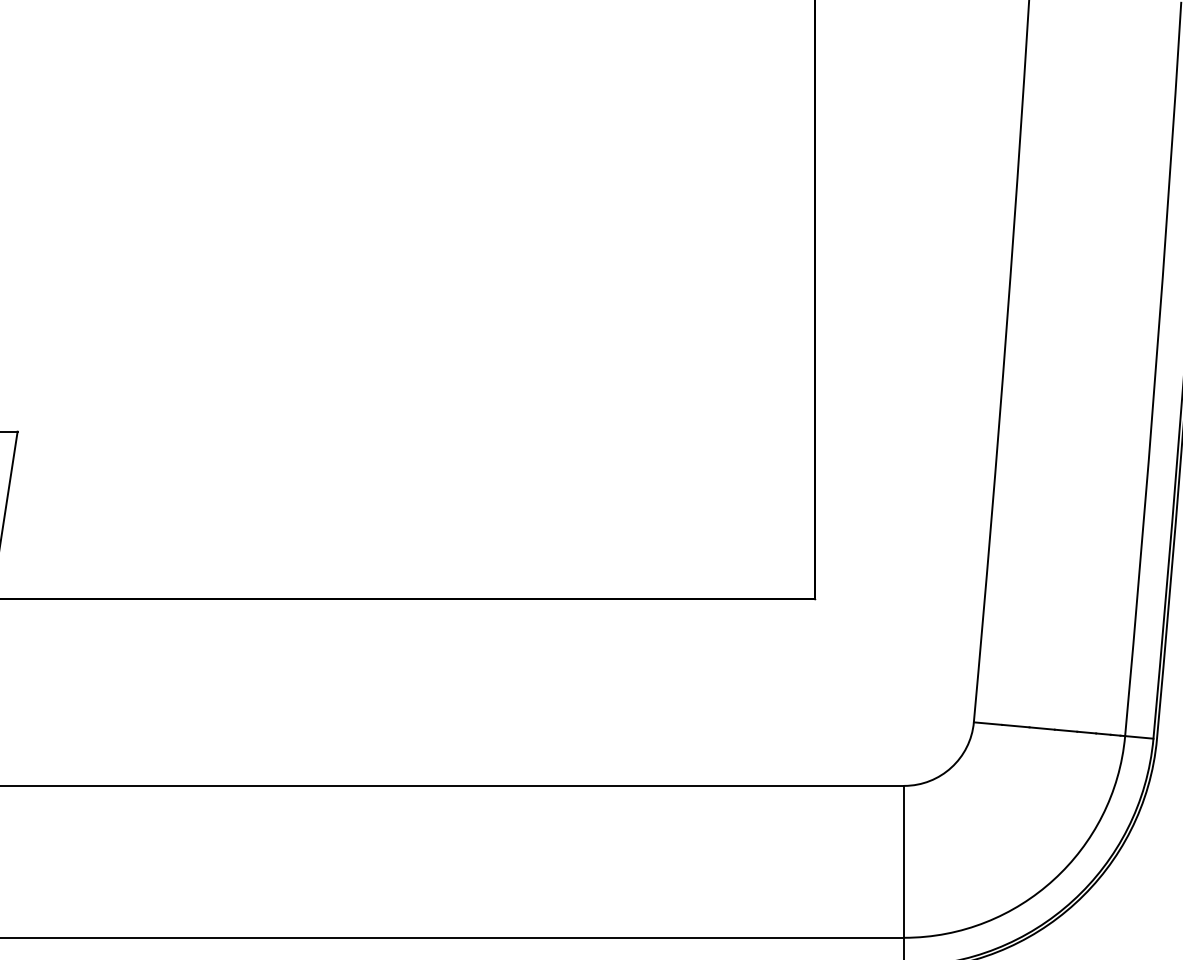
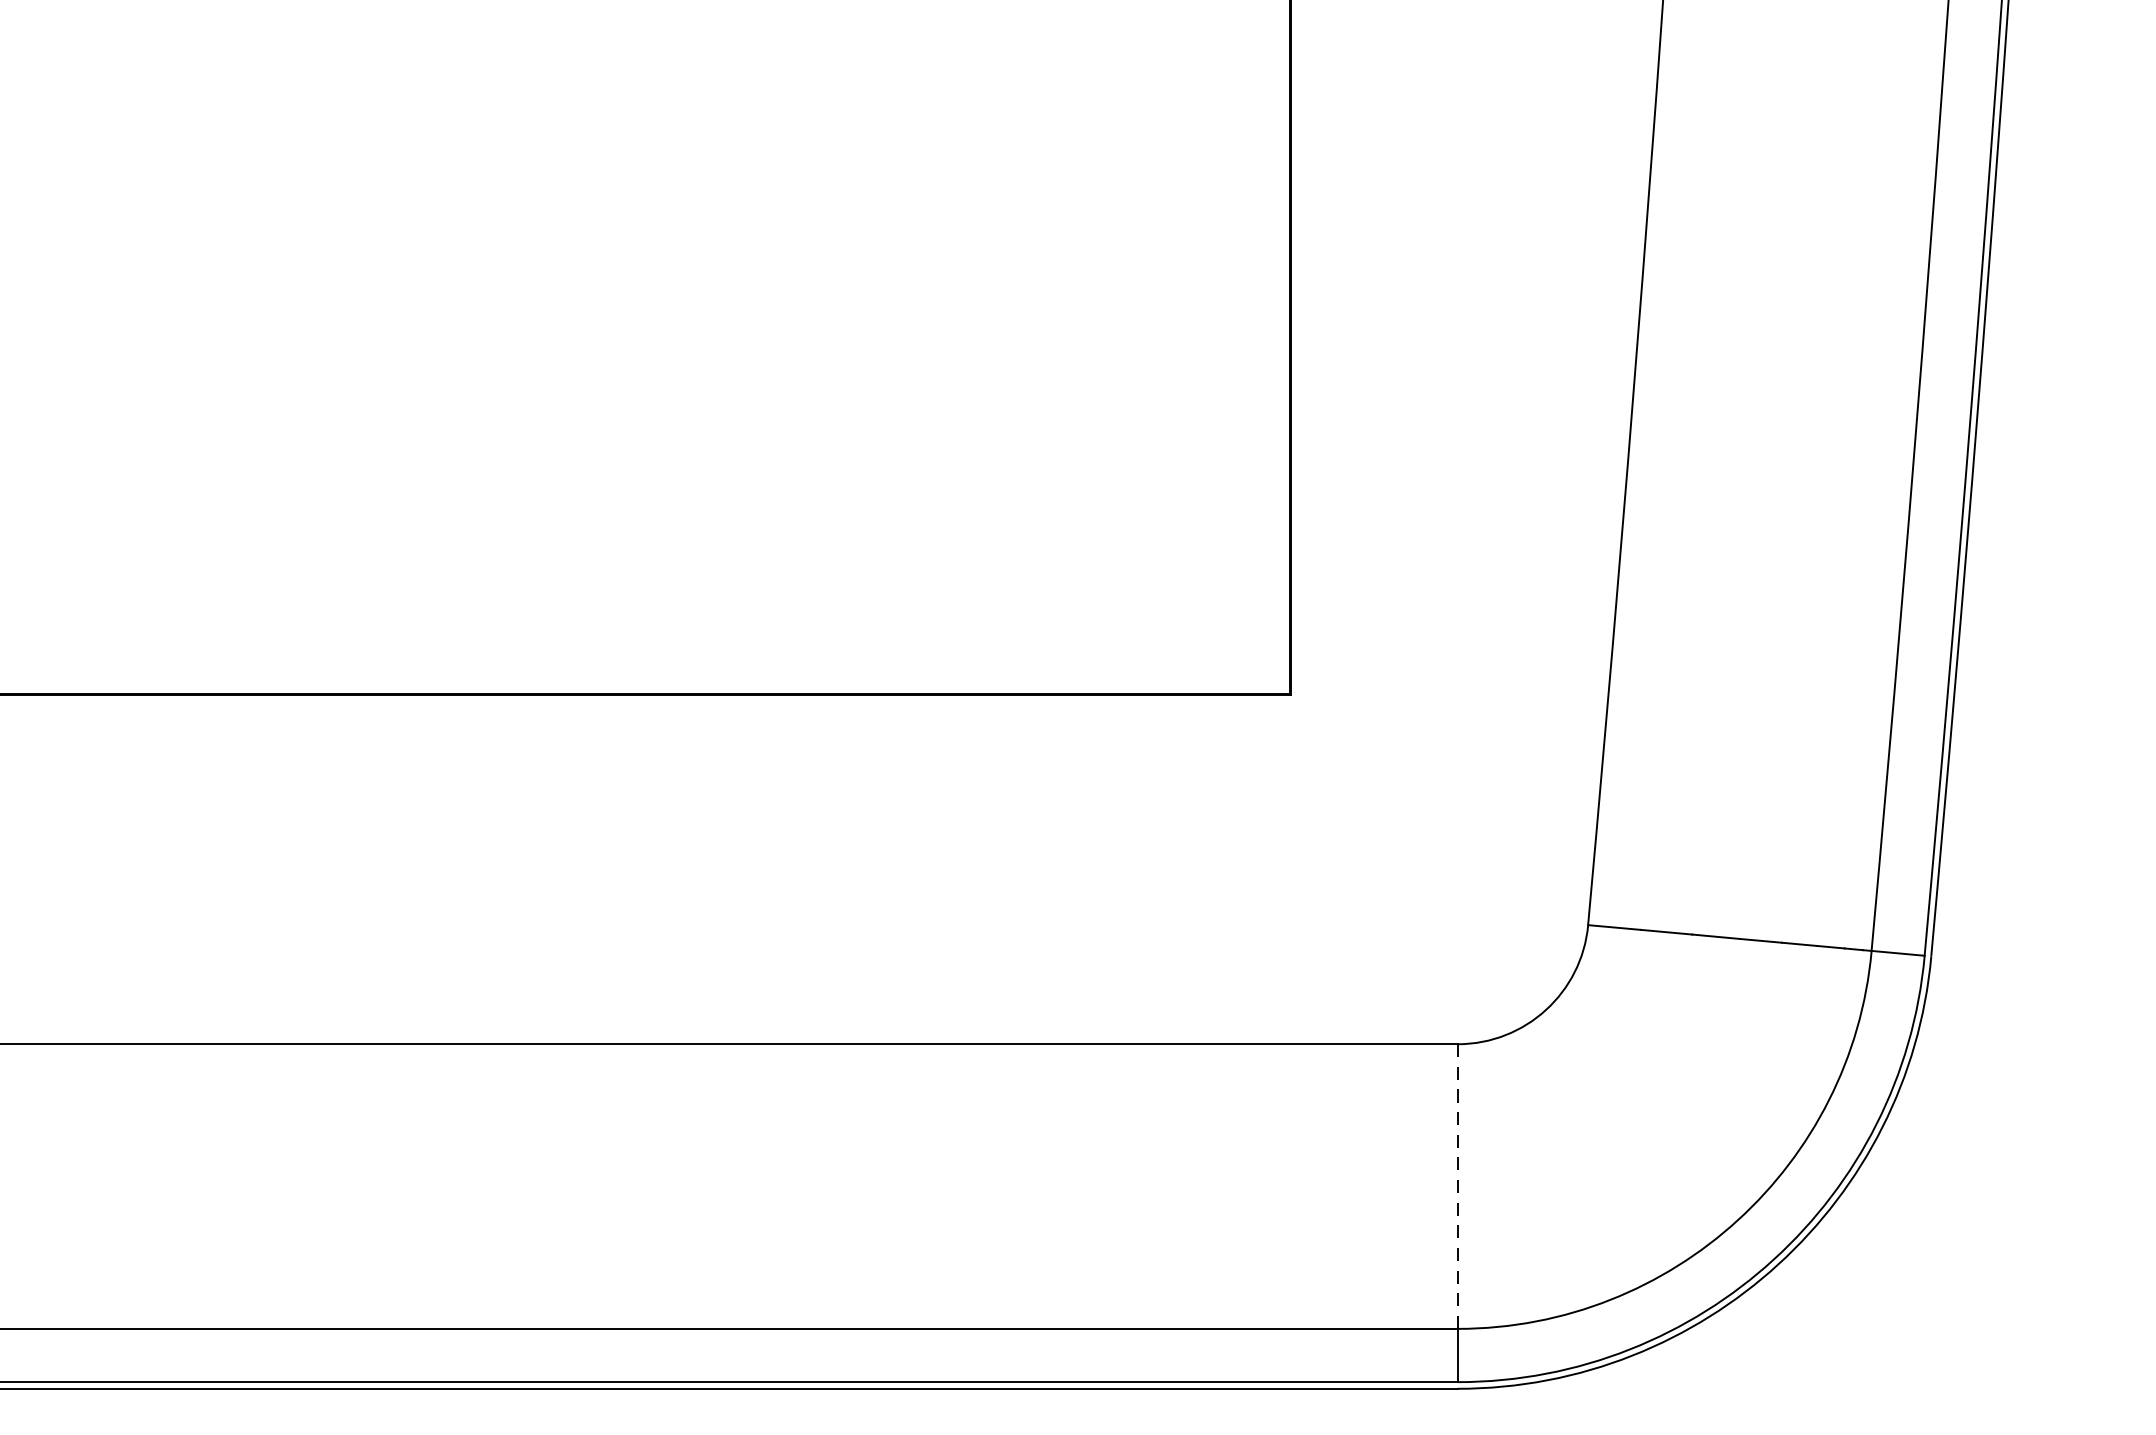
line: (904, 861) -> (1458, 1185), solid -> dashed

